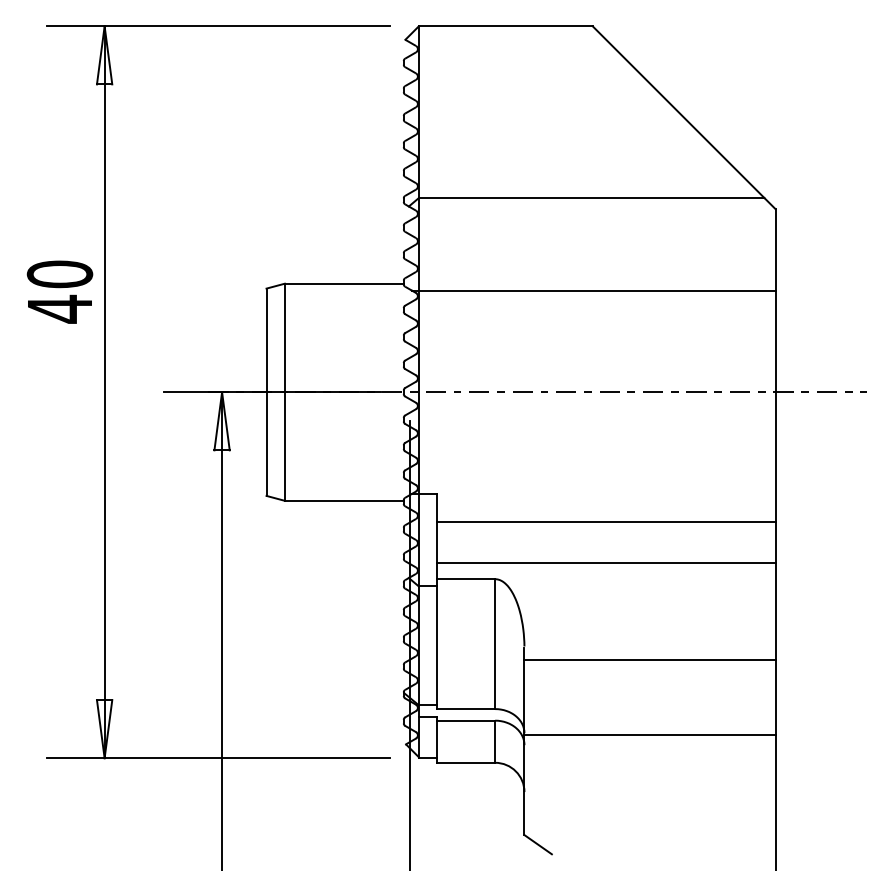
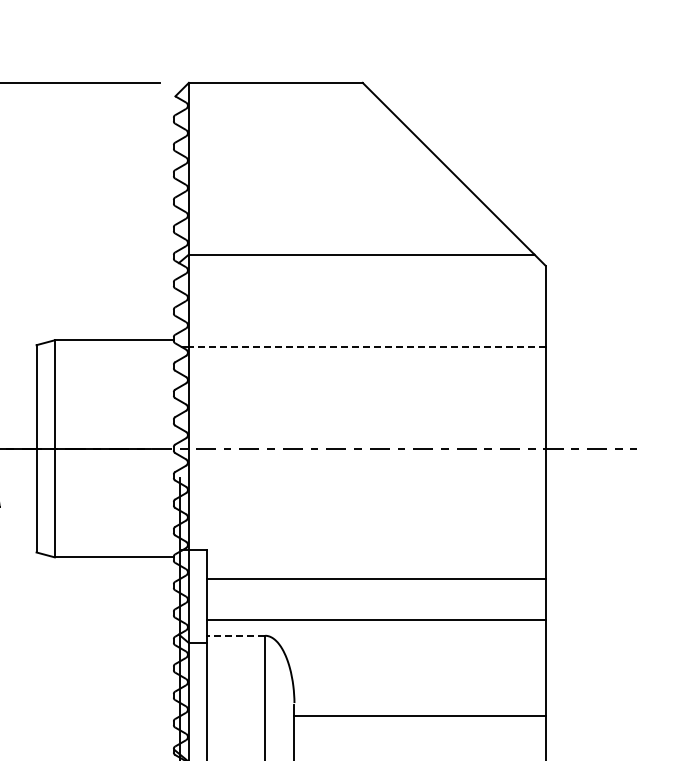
line: (596, 290) -> (366, 347), solid -> dashed
line: (465, 579) -> (235, 636), solid -> dashed

